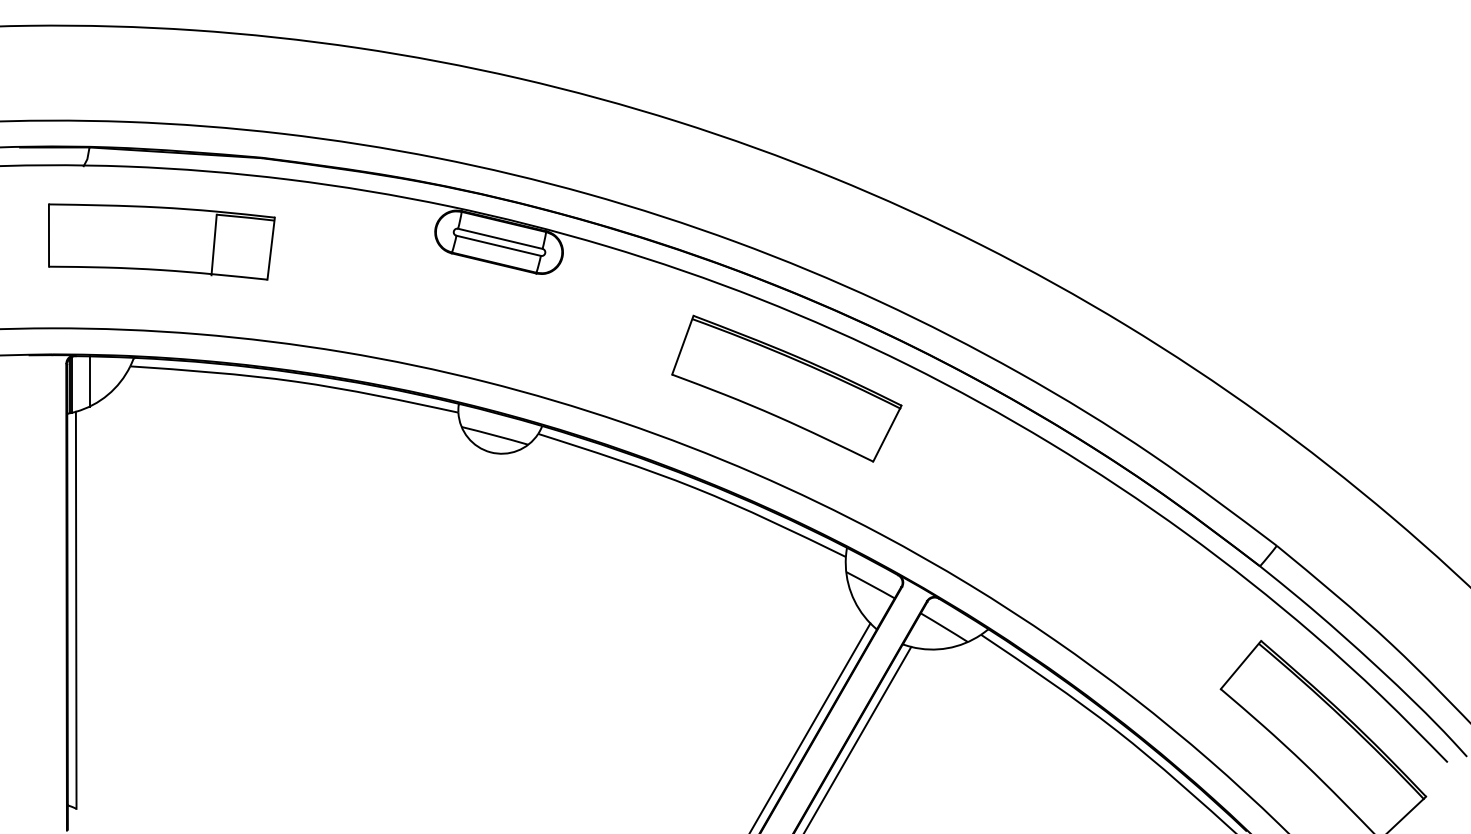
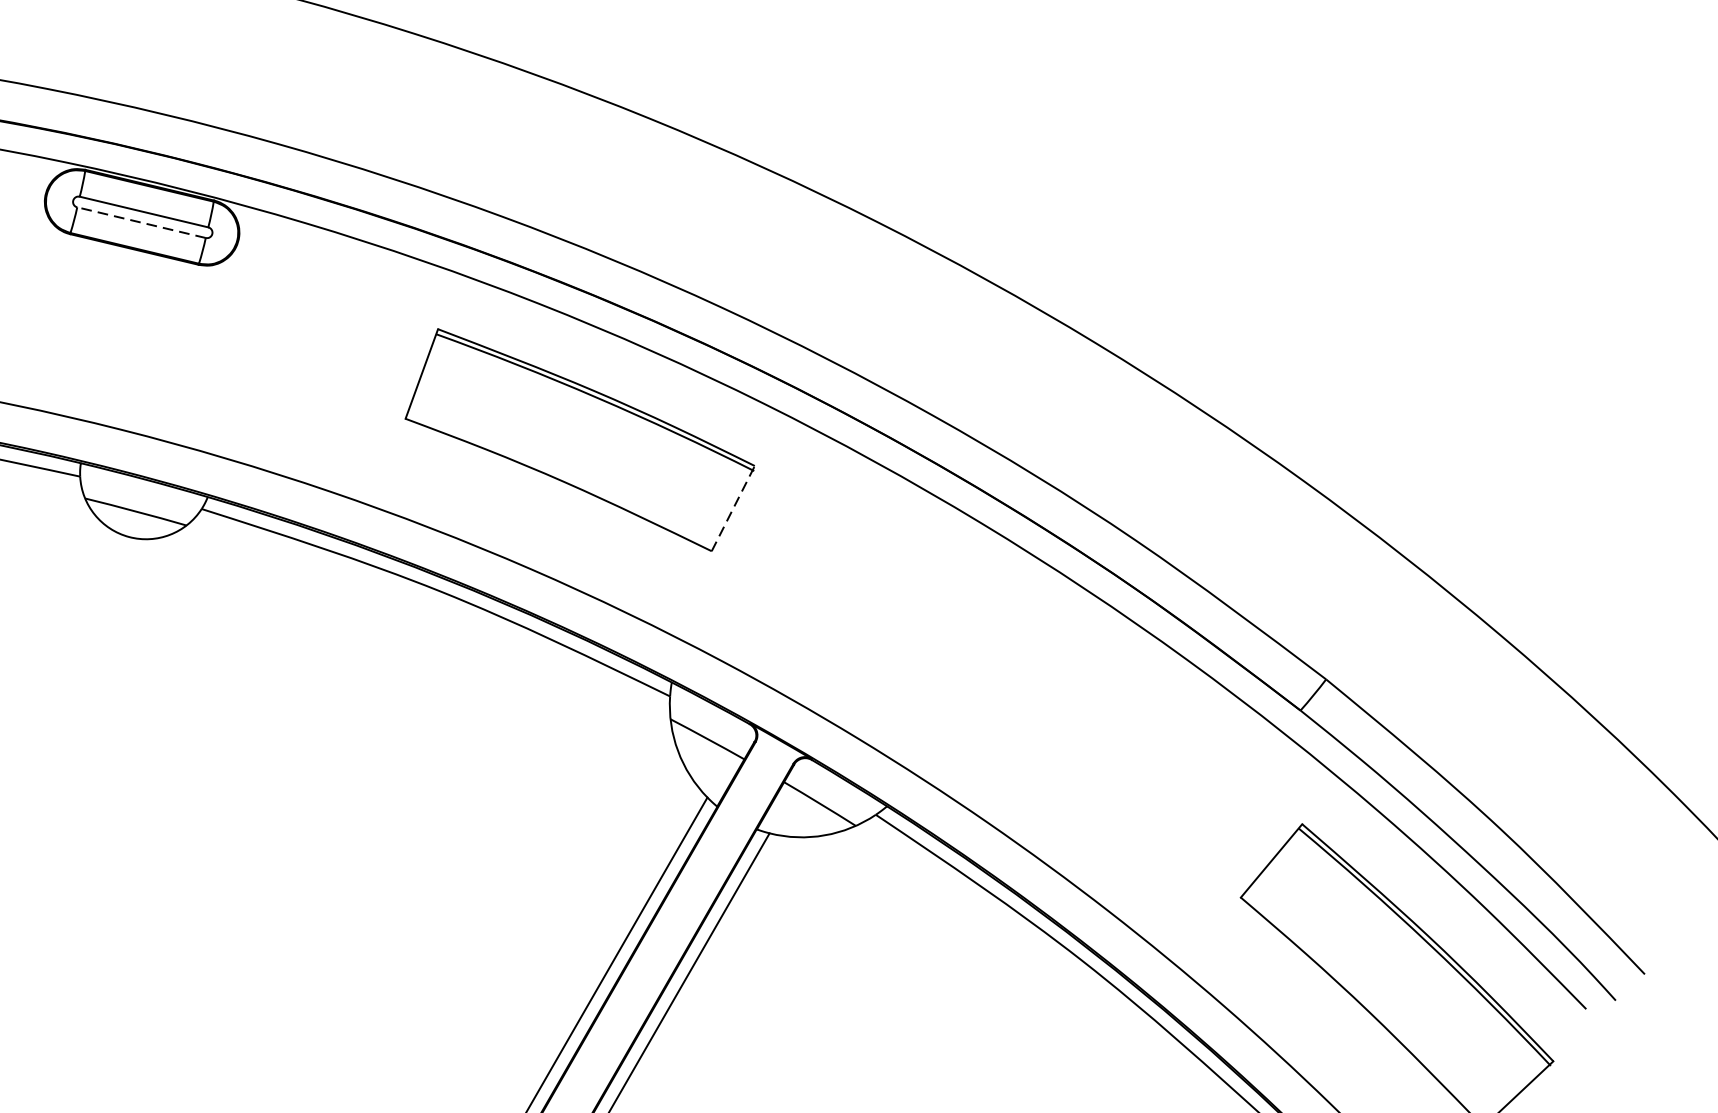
line: (498, 245) -> (141, 222), solid -> dashed
line: (887, 433) -> (733, 508), solid -> dashed

